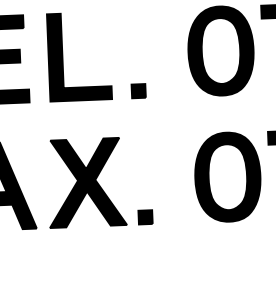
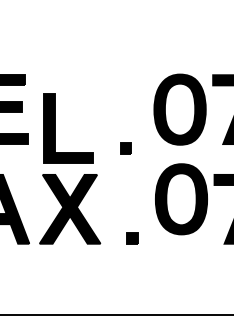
part: (63, 57) -> (55, 128), moved
part: (138, 90) -> (125, 148), moved
part: (227, 177) -> (181, 199), moved
part: (145, 217) -> (132, 238), moved

